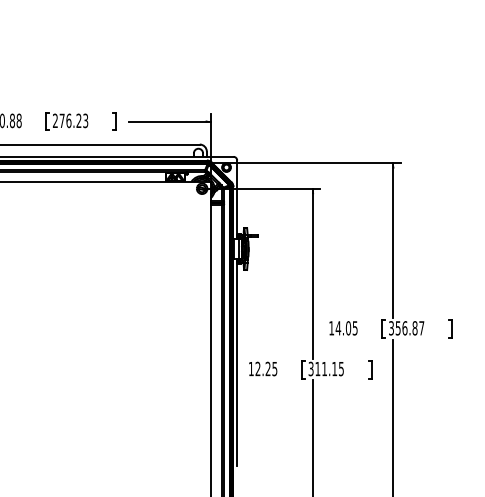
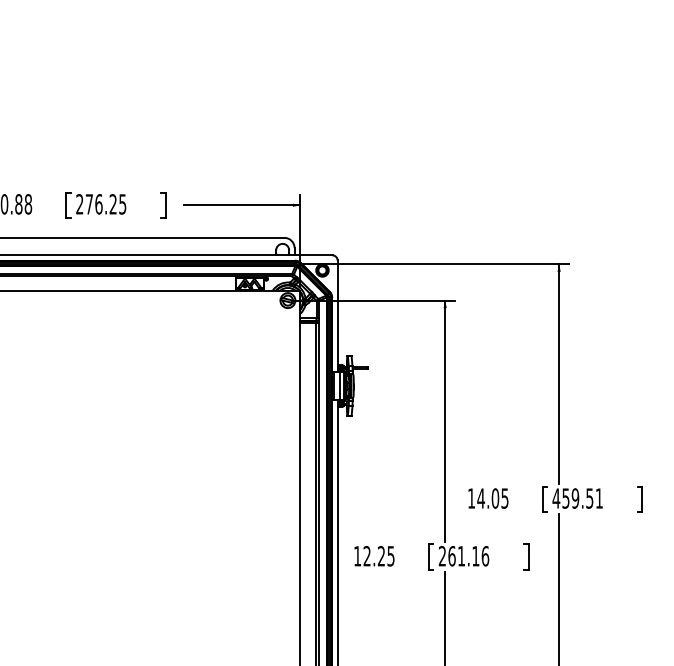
text: (85, 119) -> (122, 202), 276.23 -> 276.25
text: (406, 328) -> (577, 498), 356.87 -> 459.51
text: (326, 368) -> (464, 555), 311.15 -> 261.16

